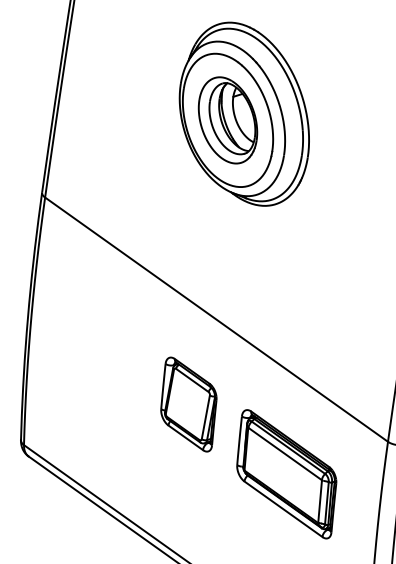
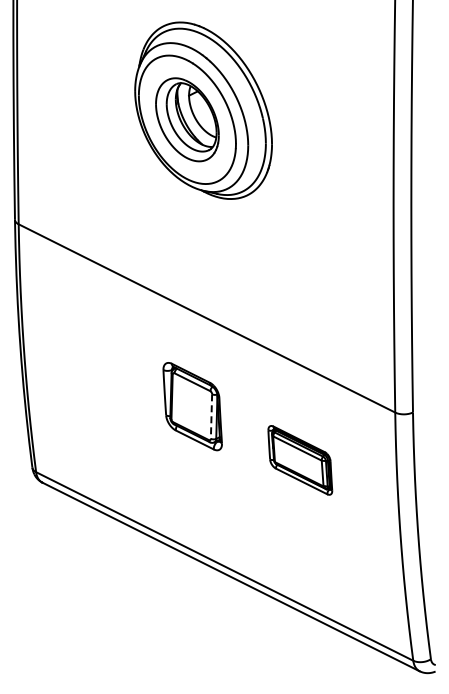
line: (205, 418) -> (211, 417), solid -> dashed
part: (286, 474) -> (300, 460), size x0.6

